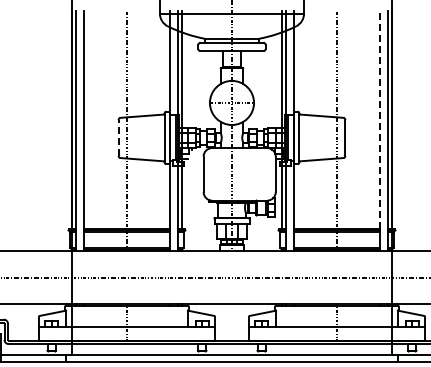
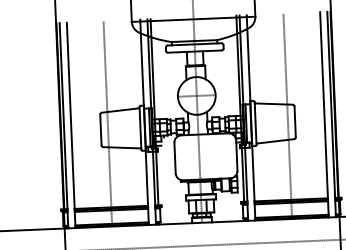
line: (379, 120) -> (323, 105), dashed -> solid
line: (118, 137) -> (100, 129), dashed -> solid

